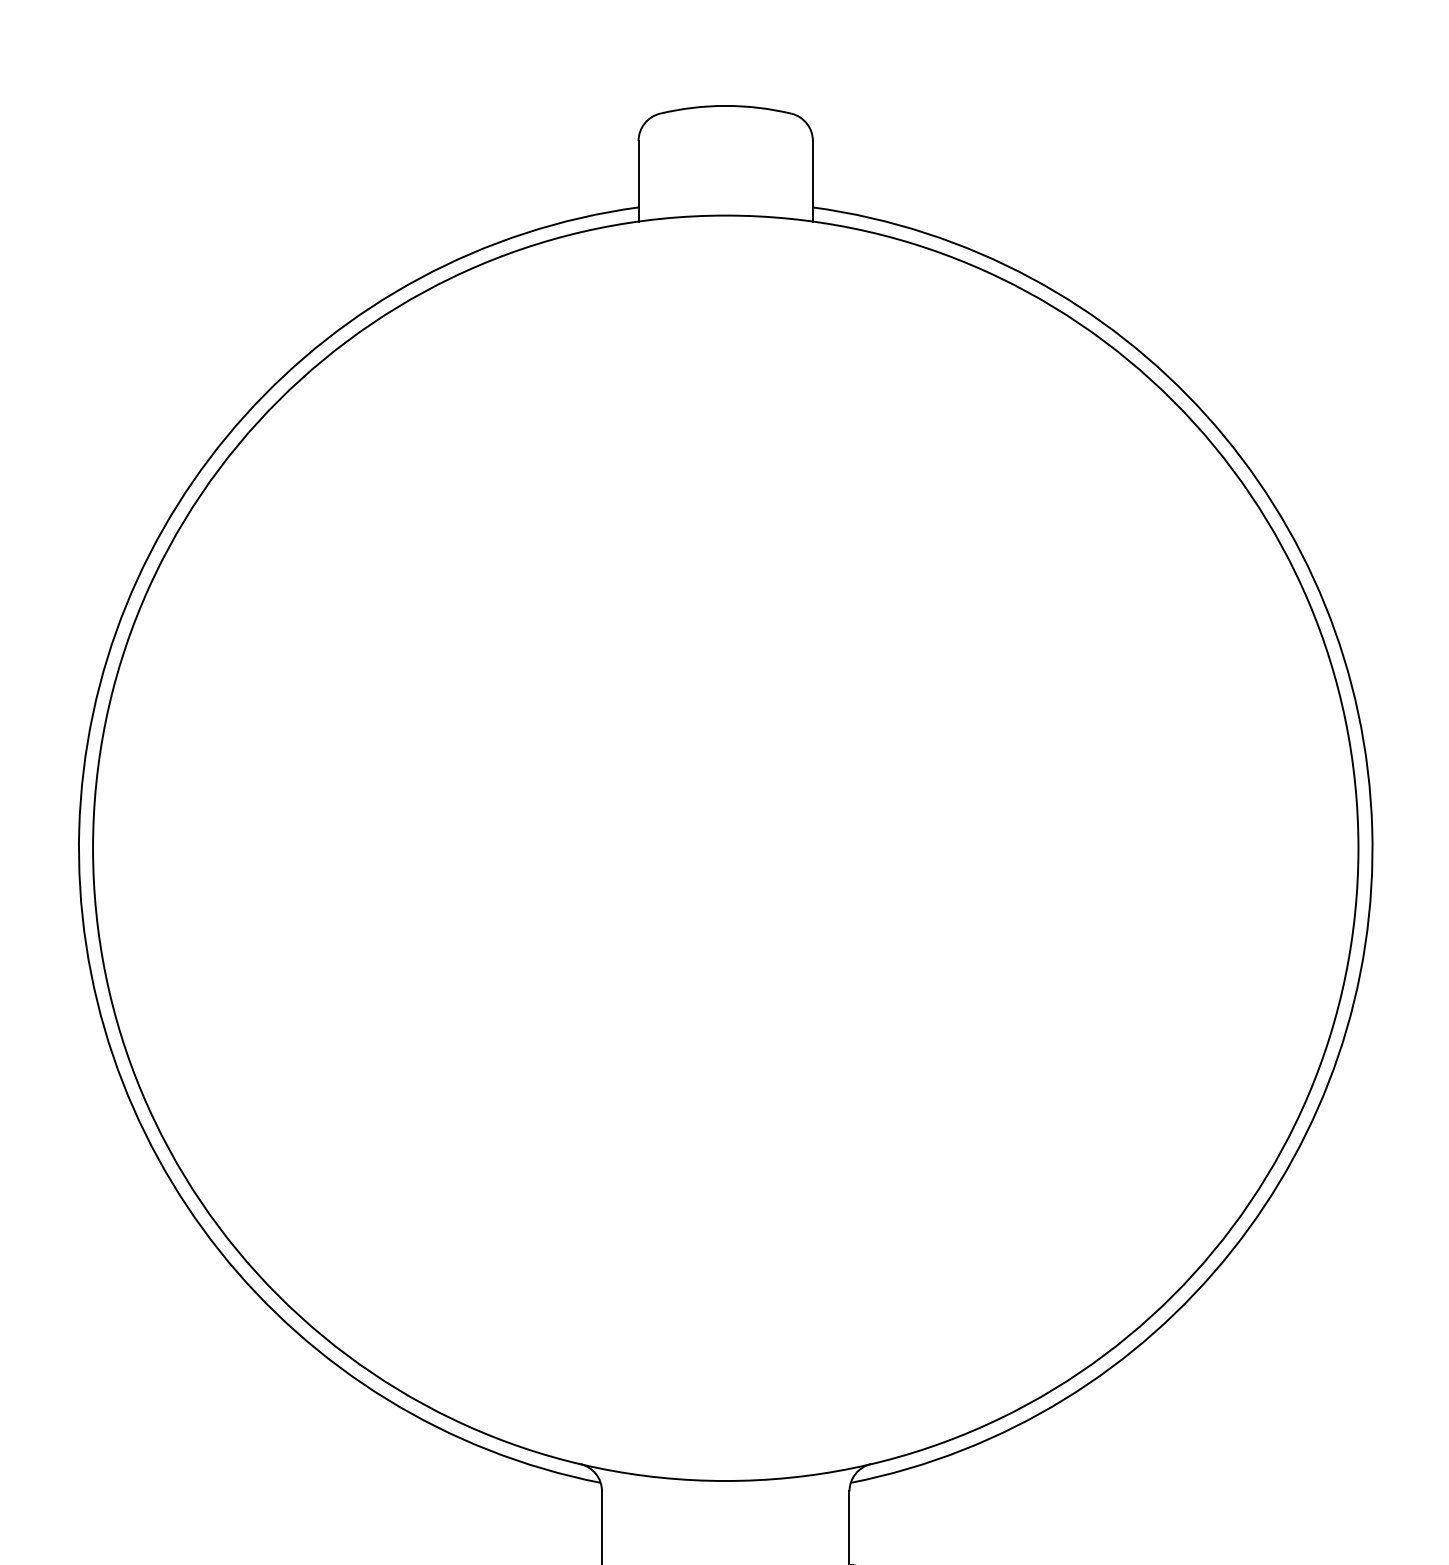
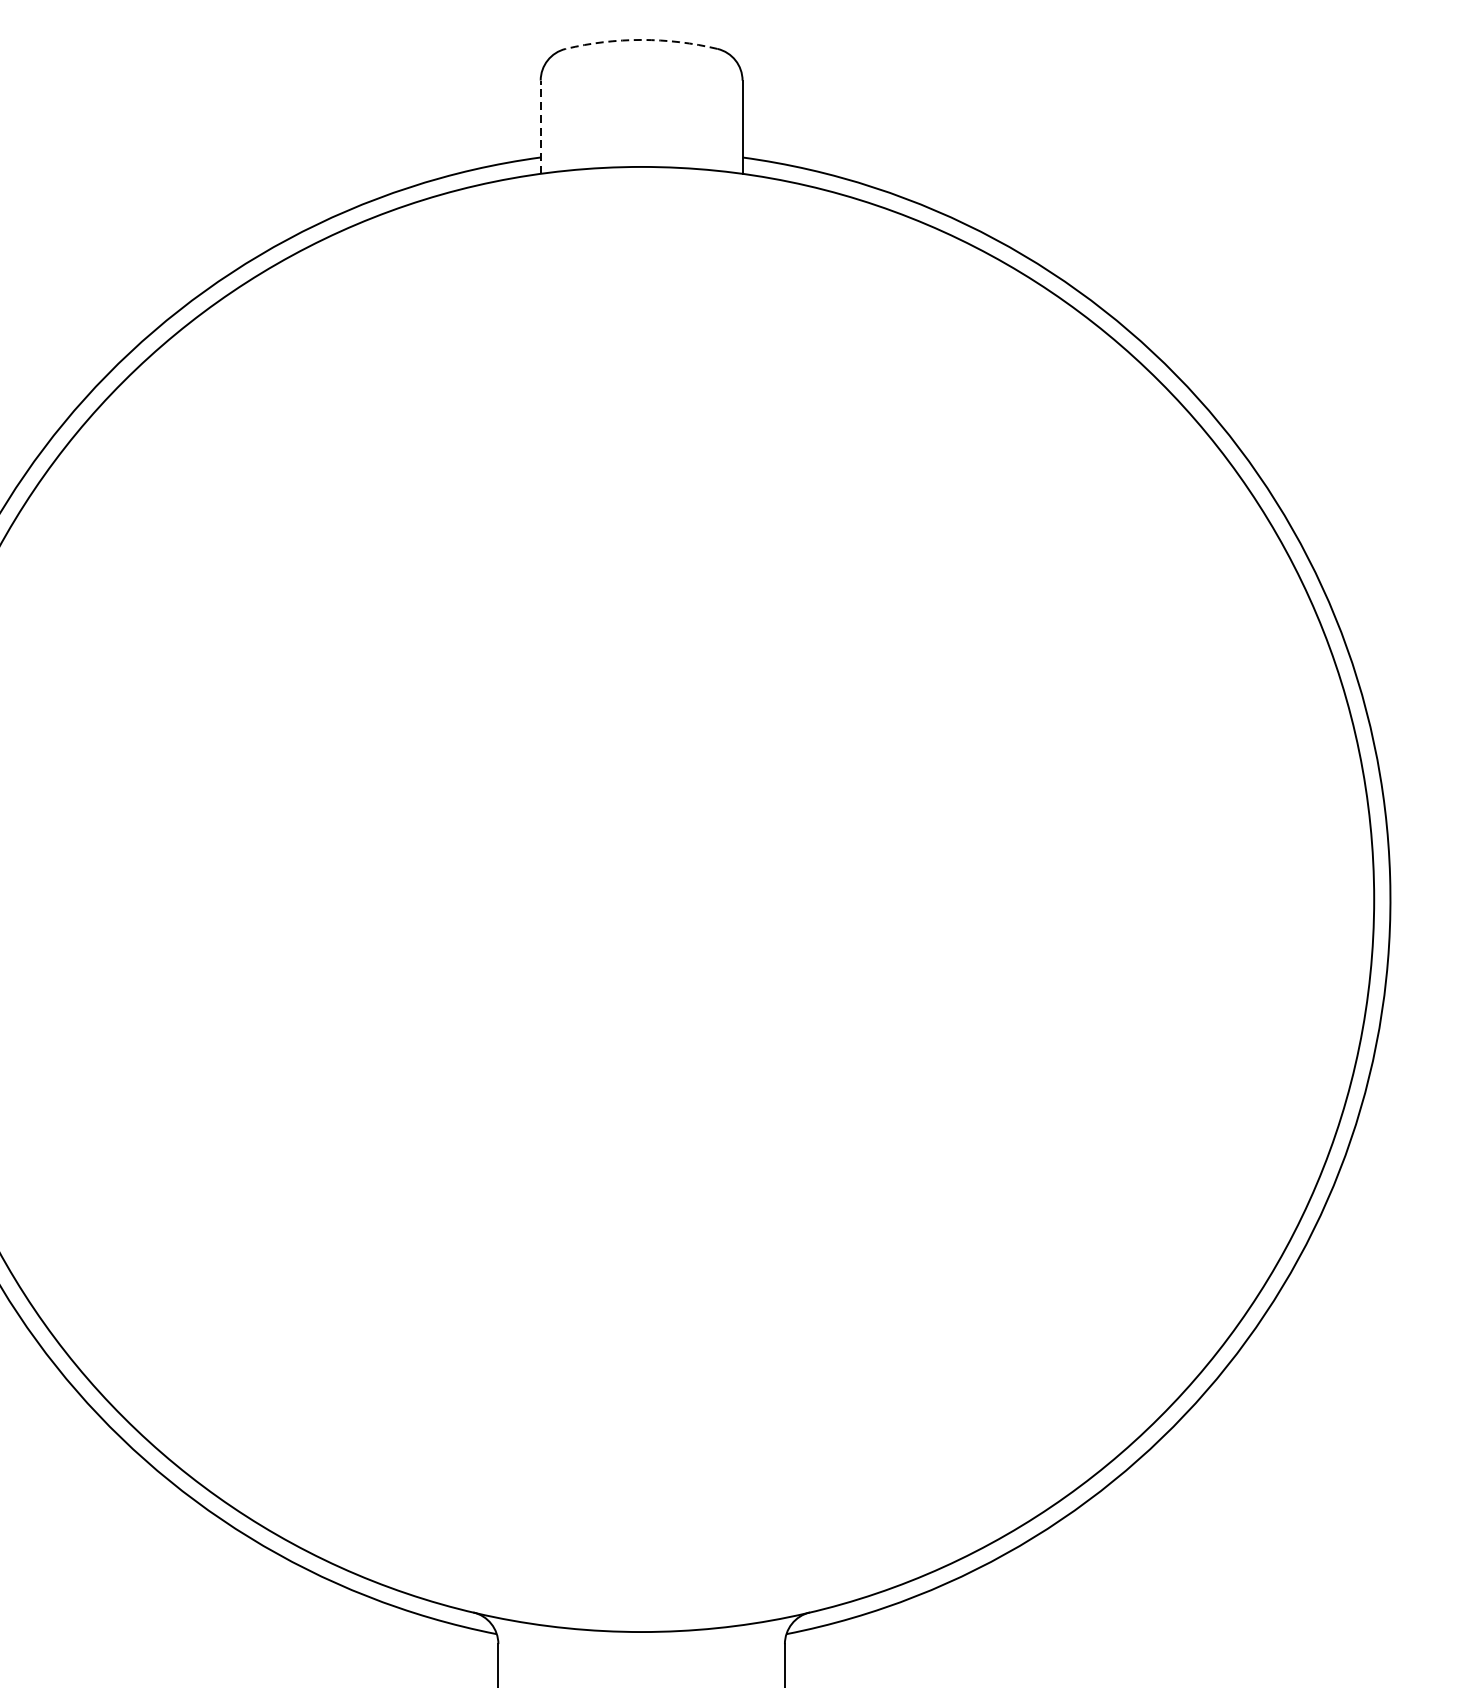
arc: (725, 105) -> (641, 39), solid -> dashed
line: (638, 180) -> (540, 126), solid -> dashed

